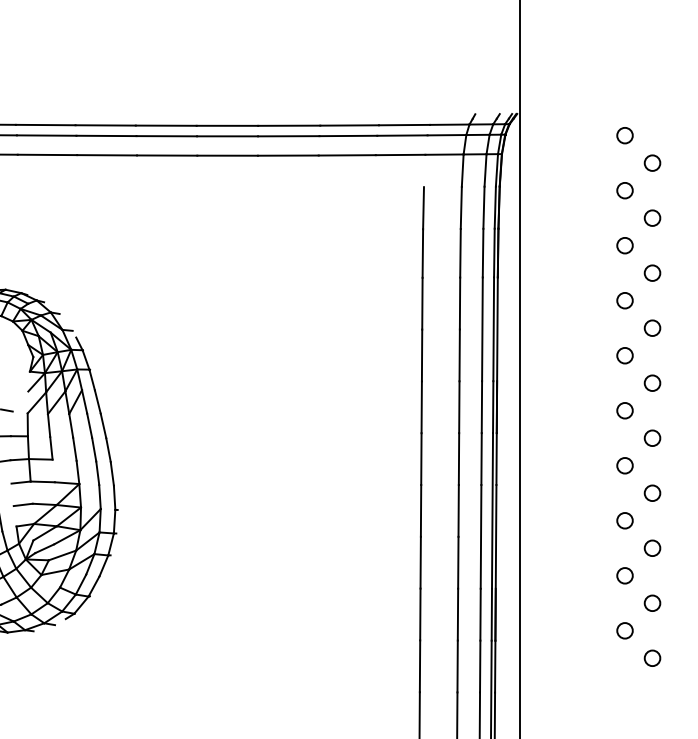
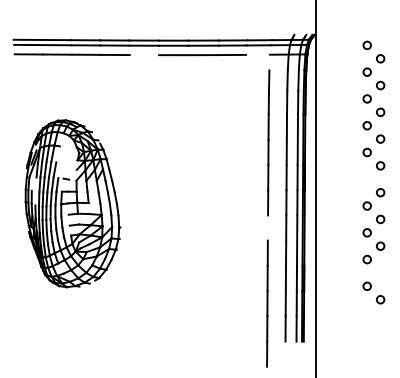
line: (399, 154) -> (257, 54), removed
line: (167, 156) -> (144, 55), removed
circle: (623, 409) -> (366, 178), removed
line: (420, 509) -> (267, 227), removed
circle: (652, 602) -> (380, 272), removed

